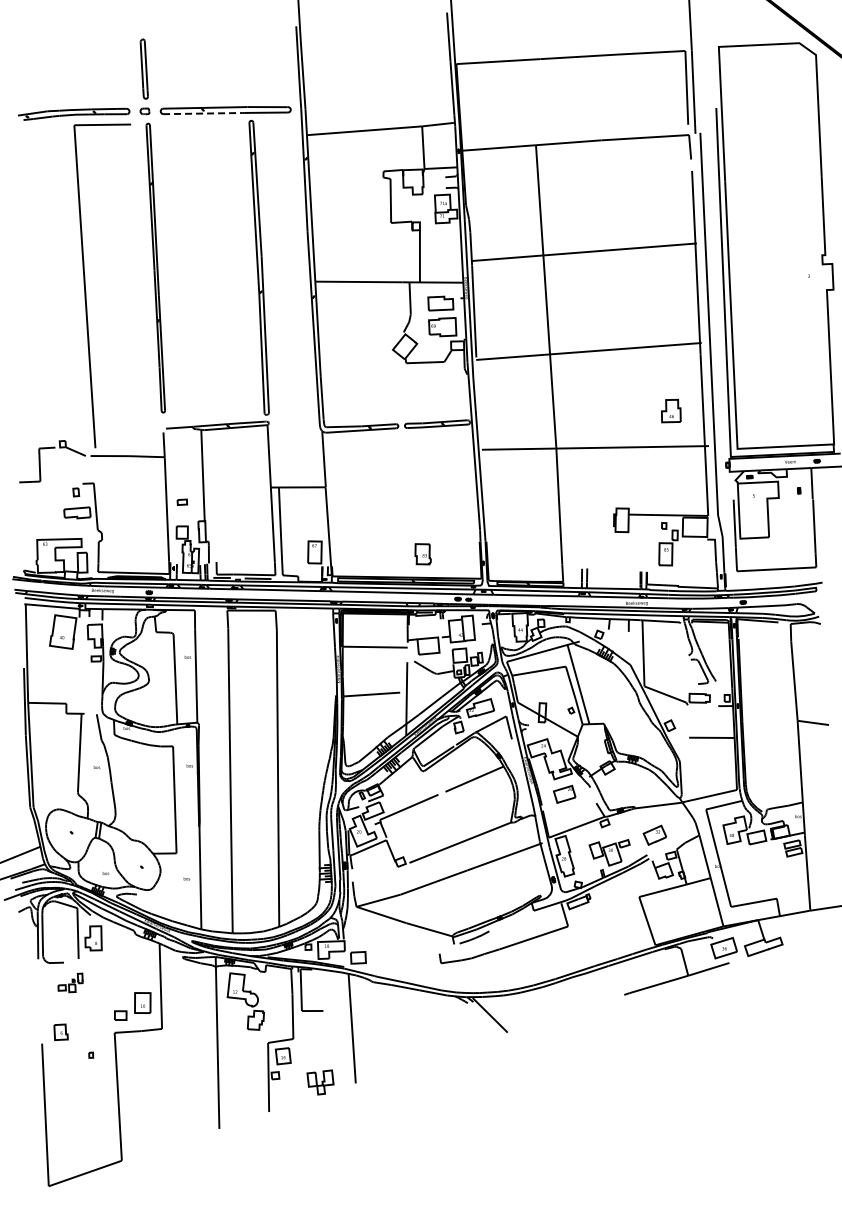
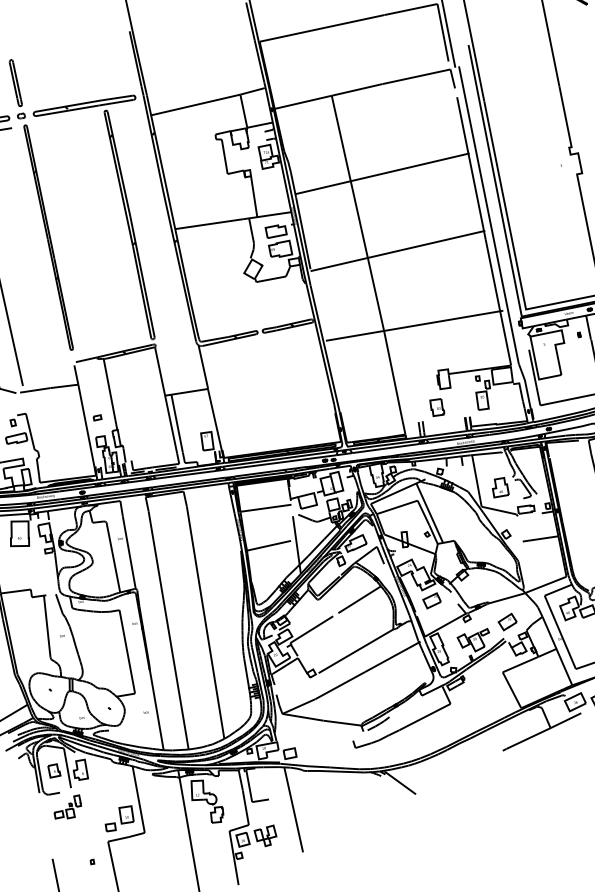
line: (202, 113) -> (66, 110), dashed -> solid
part: (671, 410) -> (500, 487), moved
part: (422, 554) -> (436, 407), moved
part: (70, 982) -> (67, 807), size x1.43
part: (60, 1031) -> (53, 770), moved
part: (320, 1082) -> (265, 836), moved

